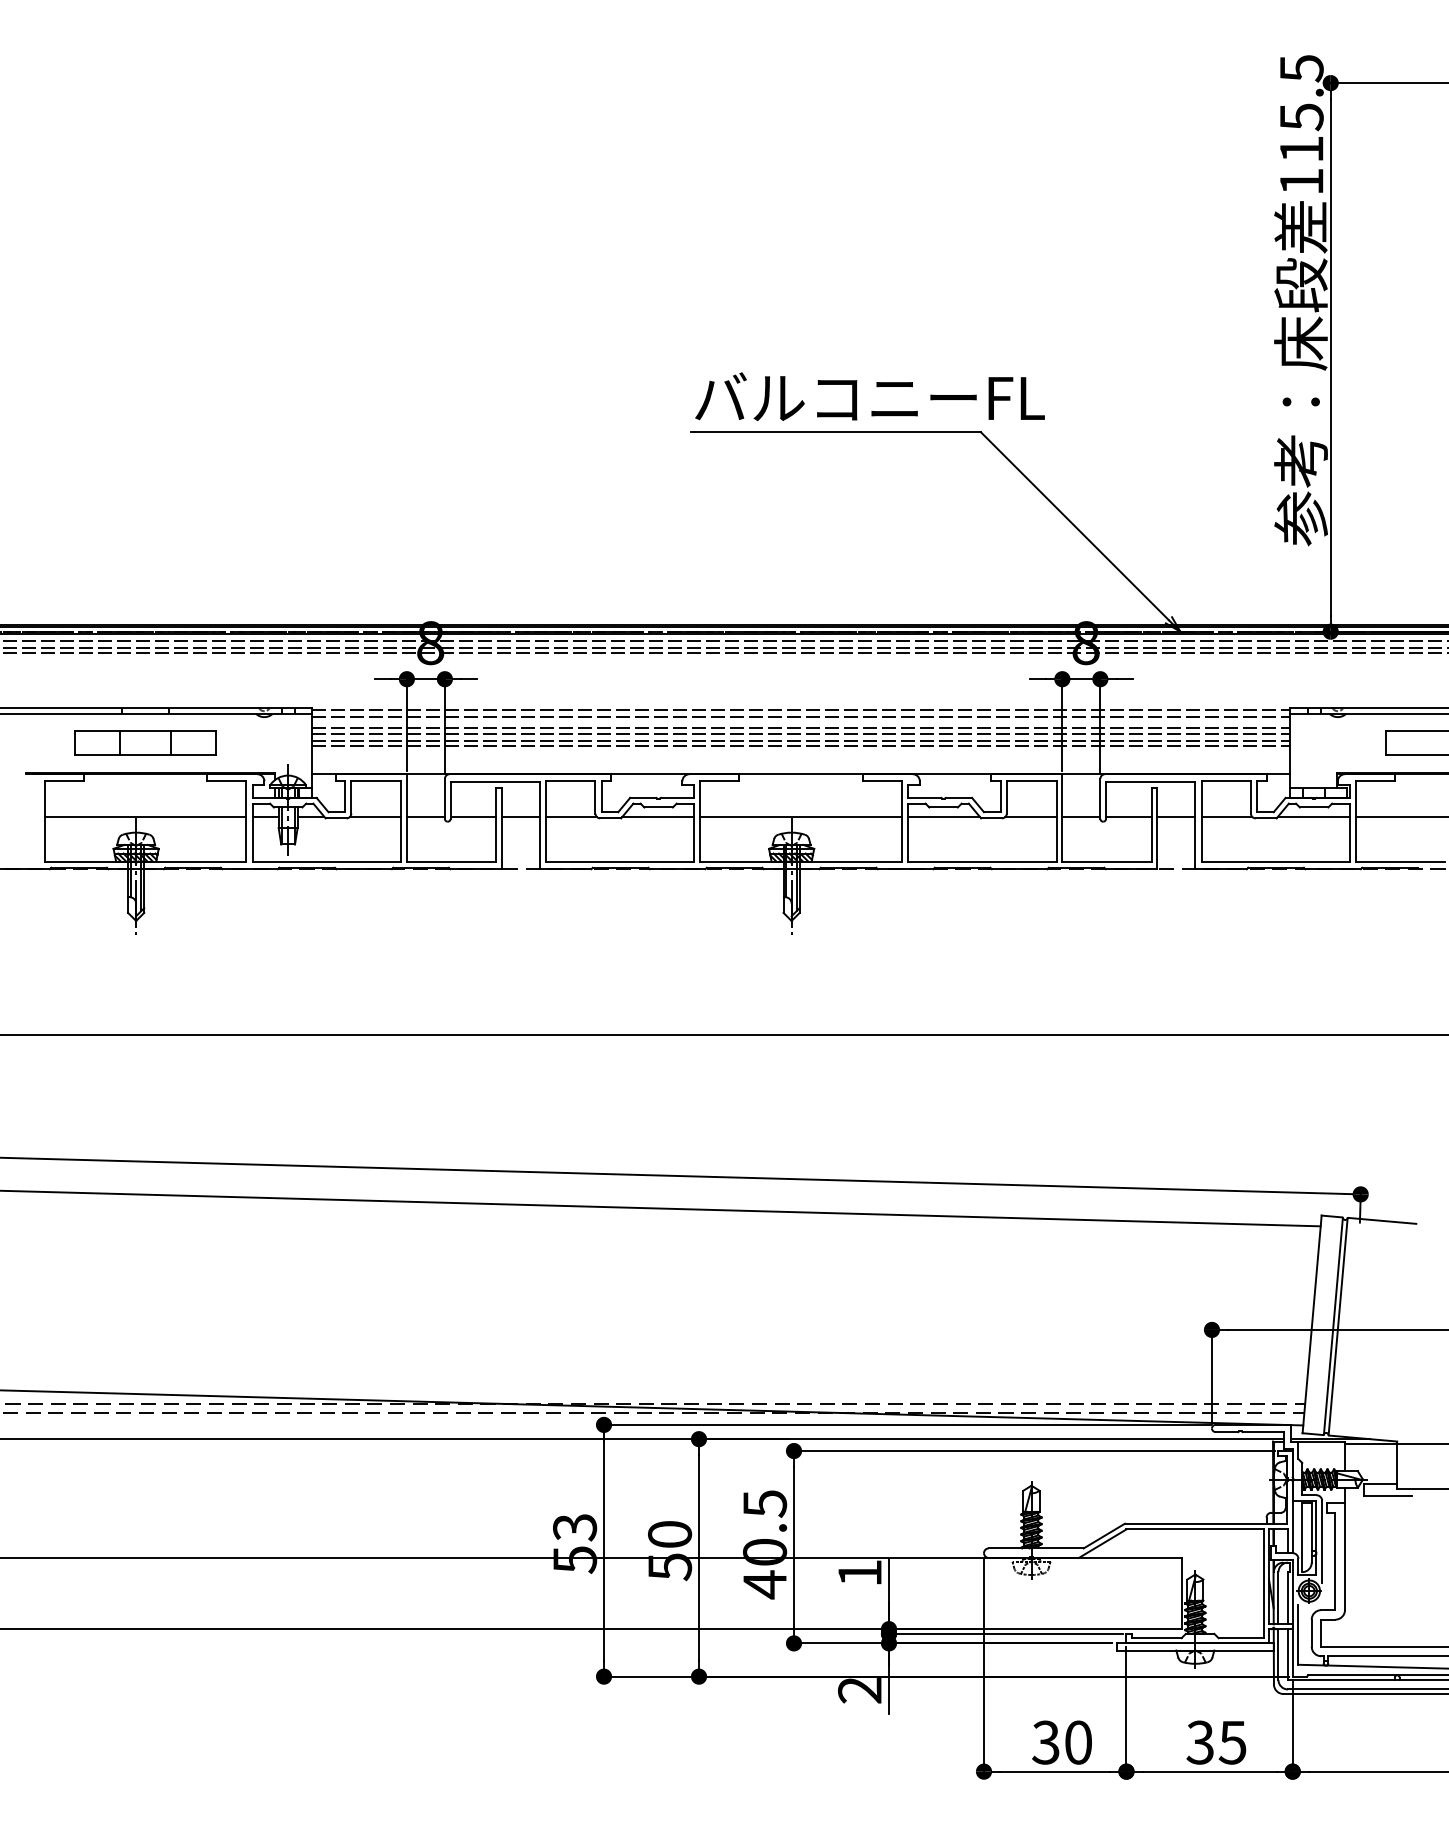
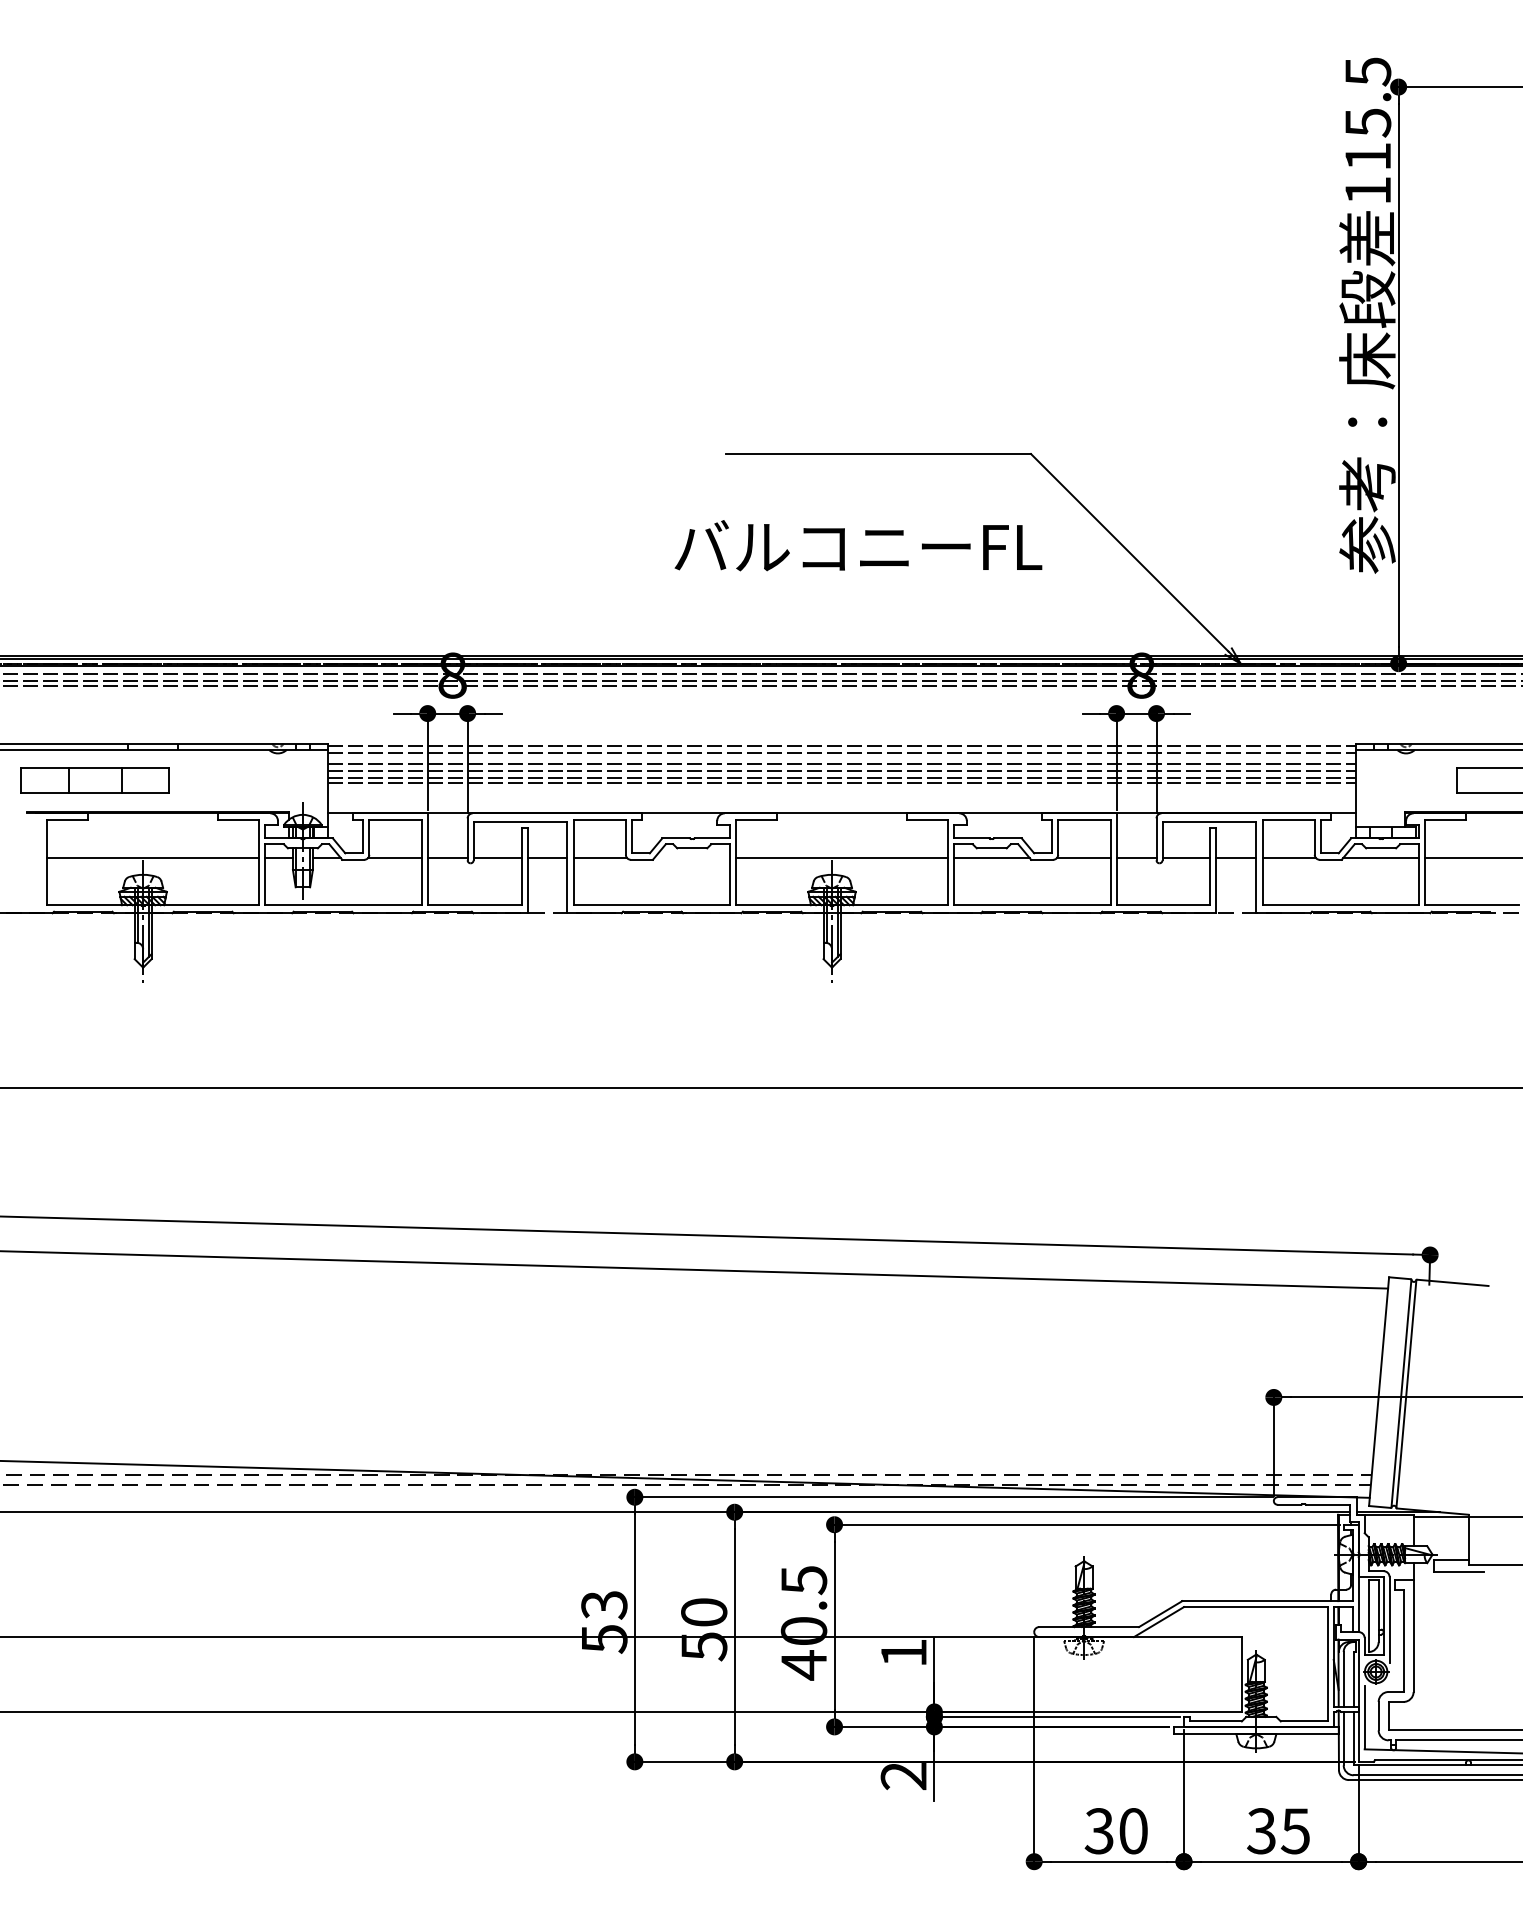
text: (870, 396) -> (858, 545), moved
part: (145, 742) -> (94, 780), moved
line: (657, 817) -> (691, 858), removed

